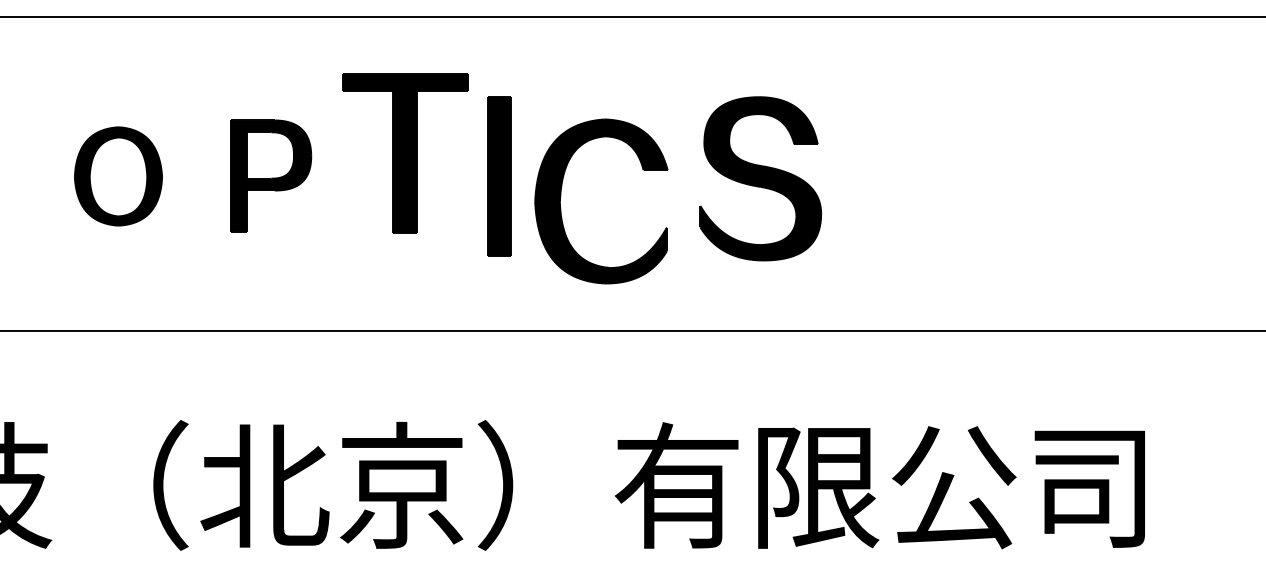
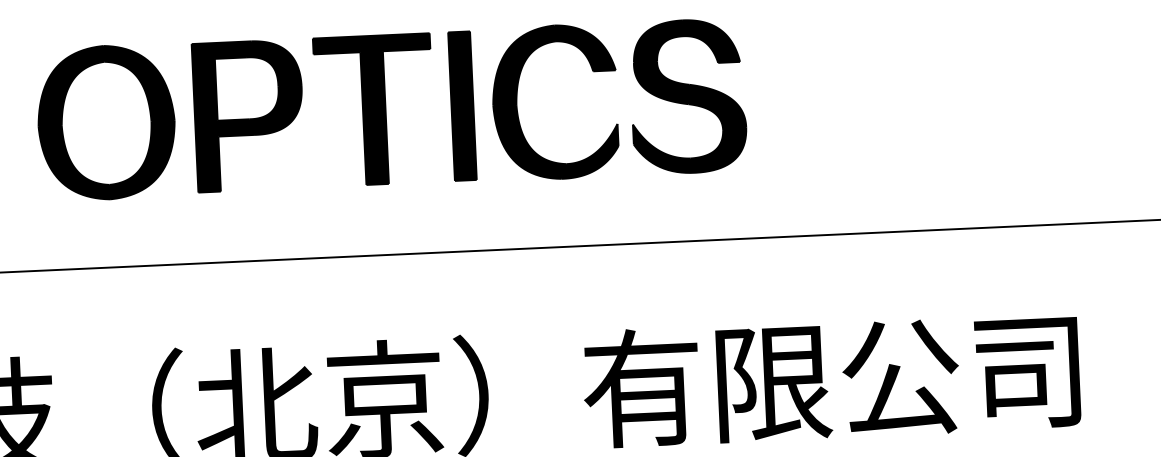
part: (405, 153) -> (374, 110), moved
part: (270, 175) -> (248, 115), size x1.43
part: (118, 176) -> (106, 122), size x1.67
part: (760, 178) -> (687, 96), moved
part: (561, 196) -> (517, 99), moved

